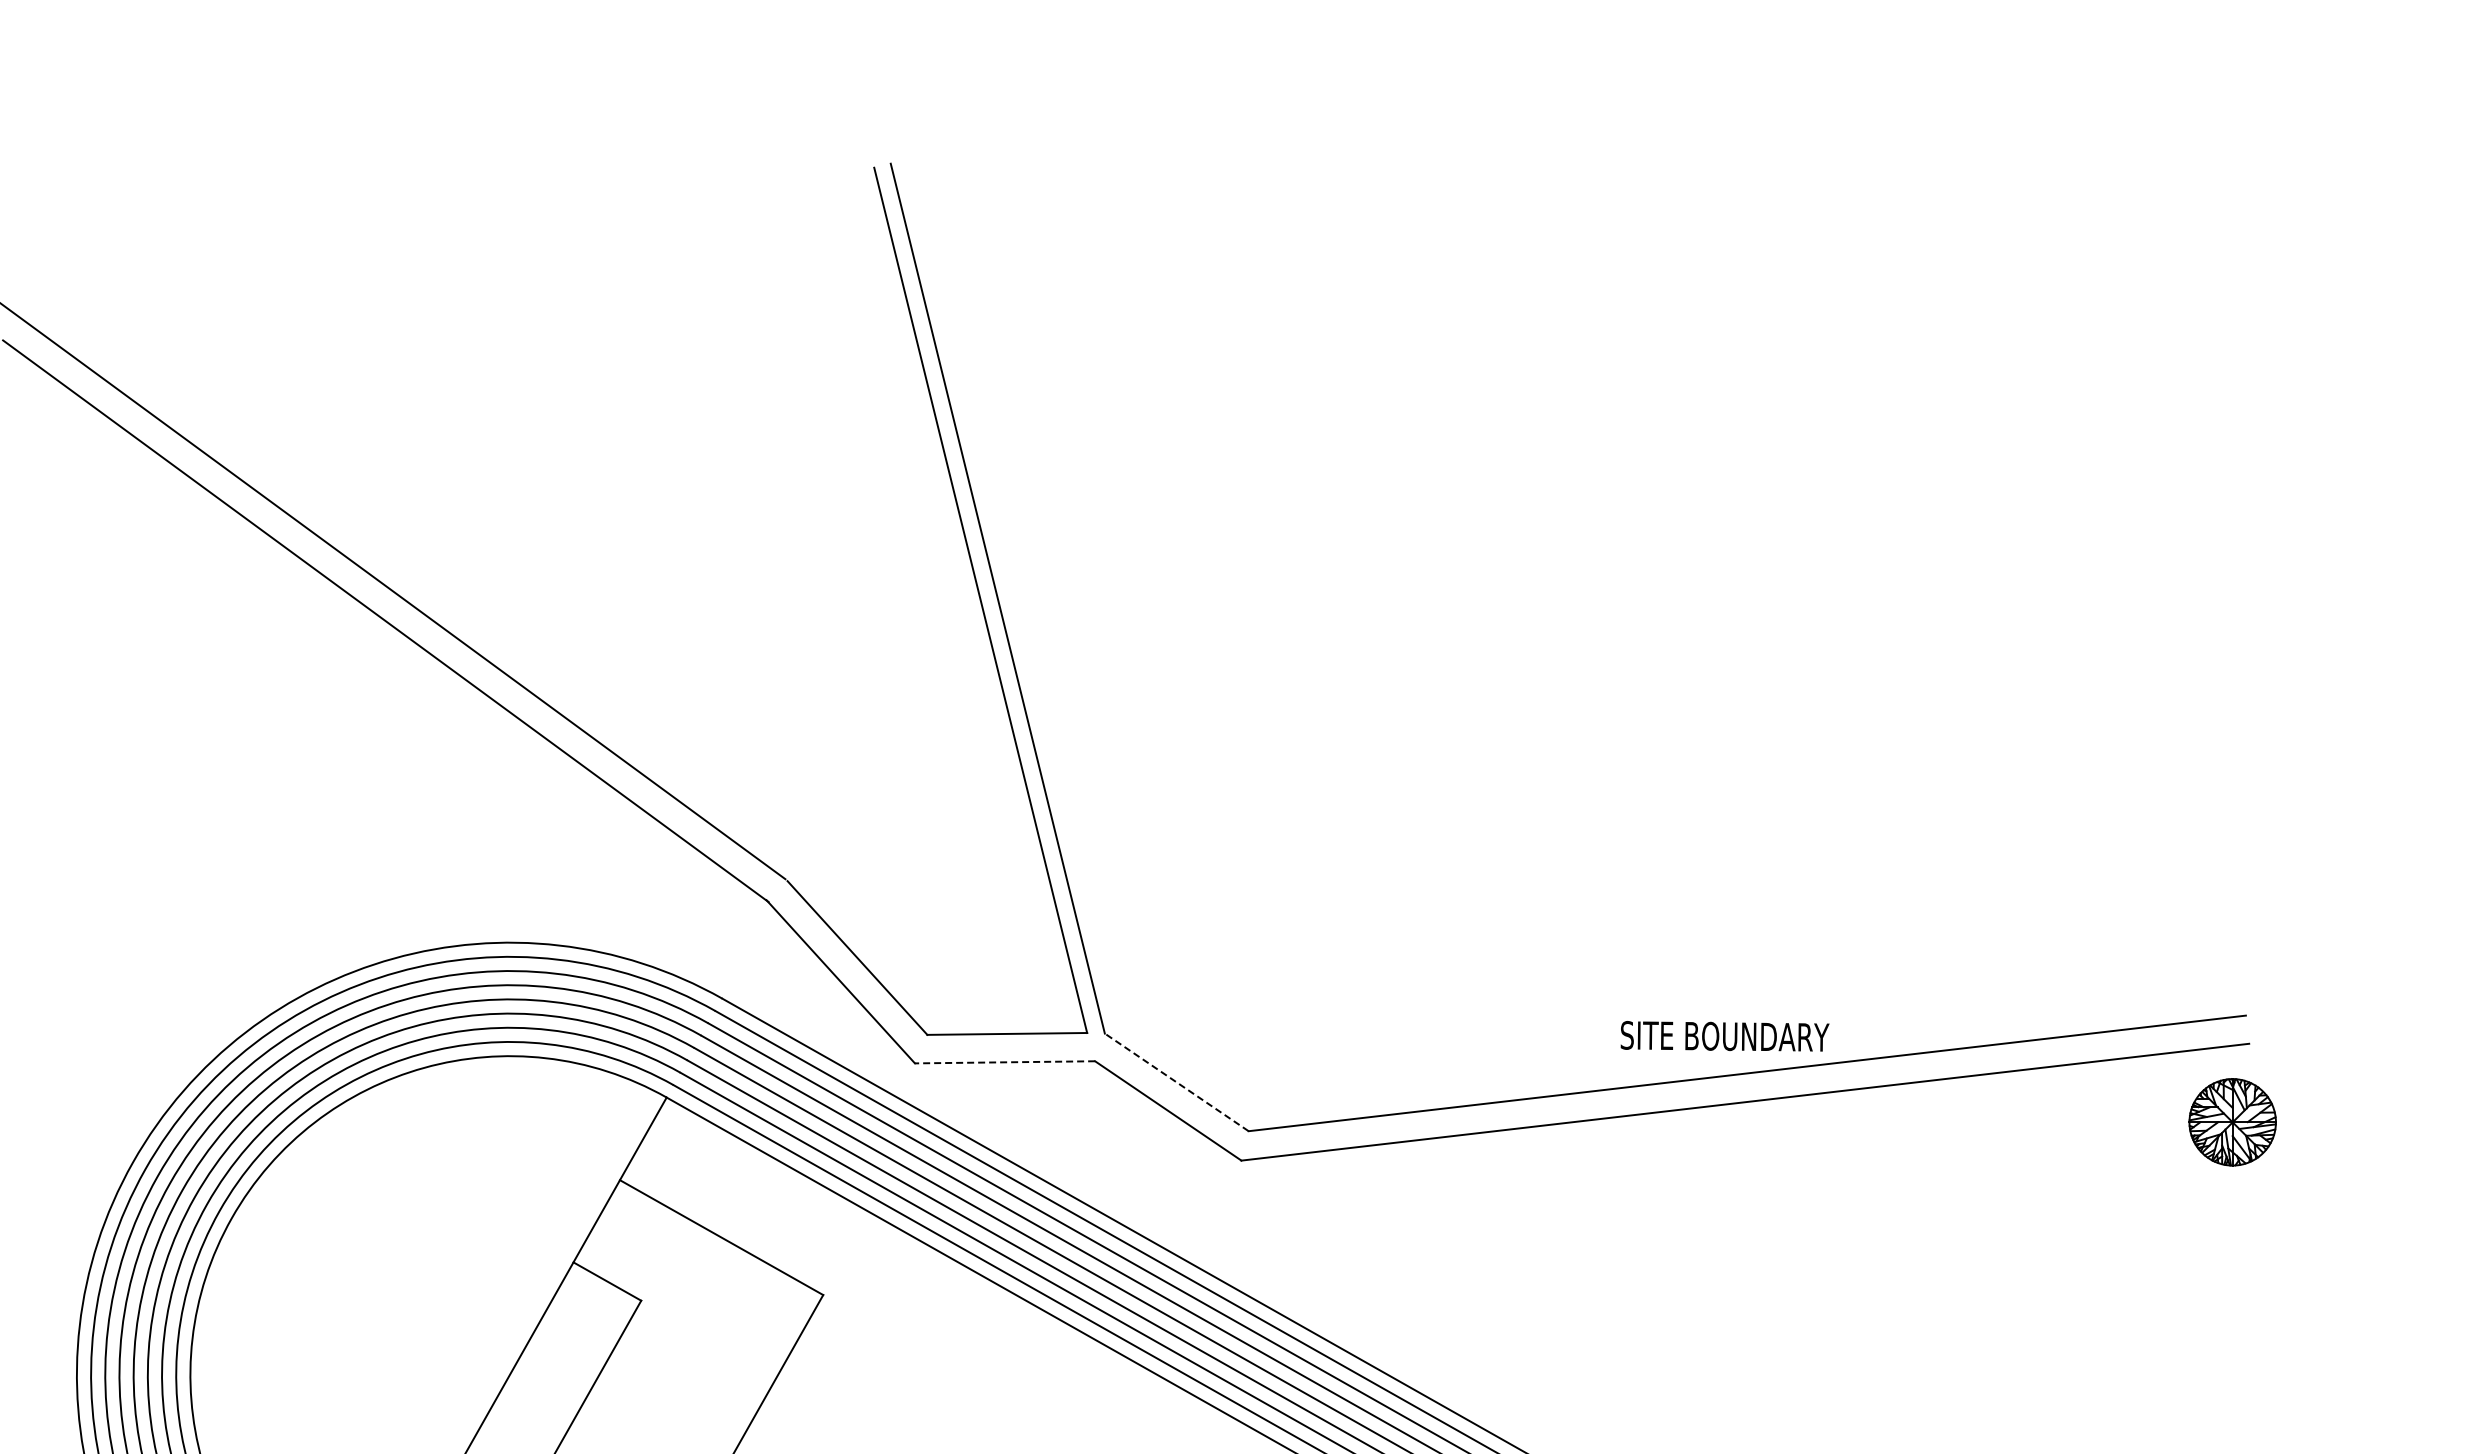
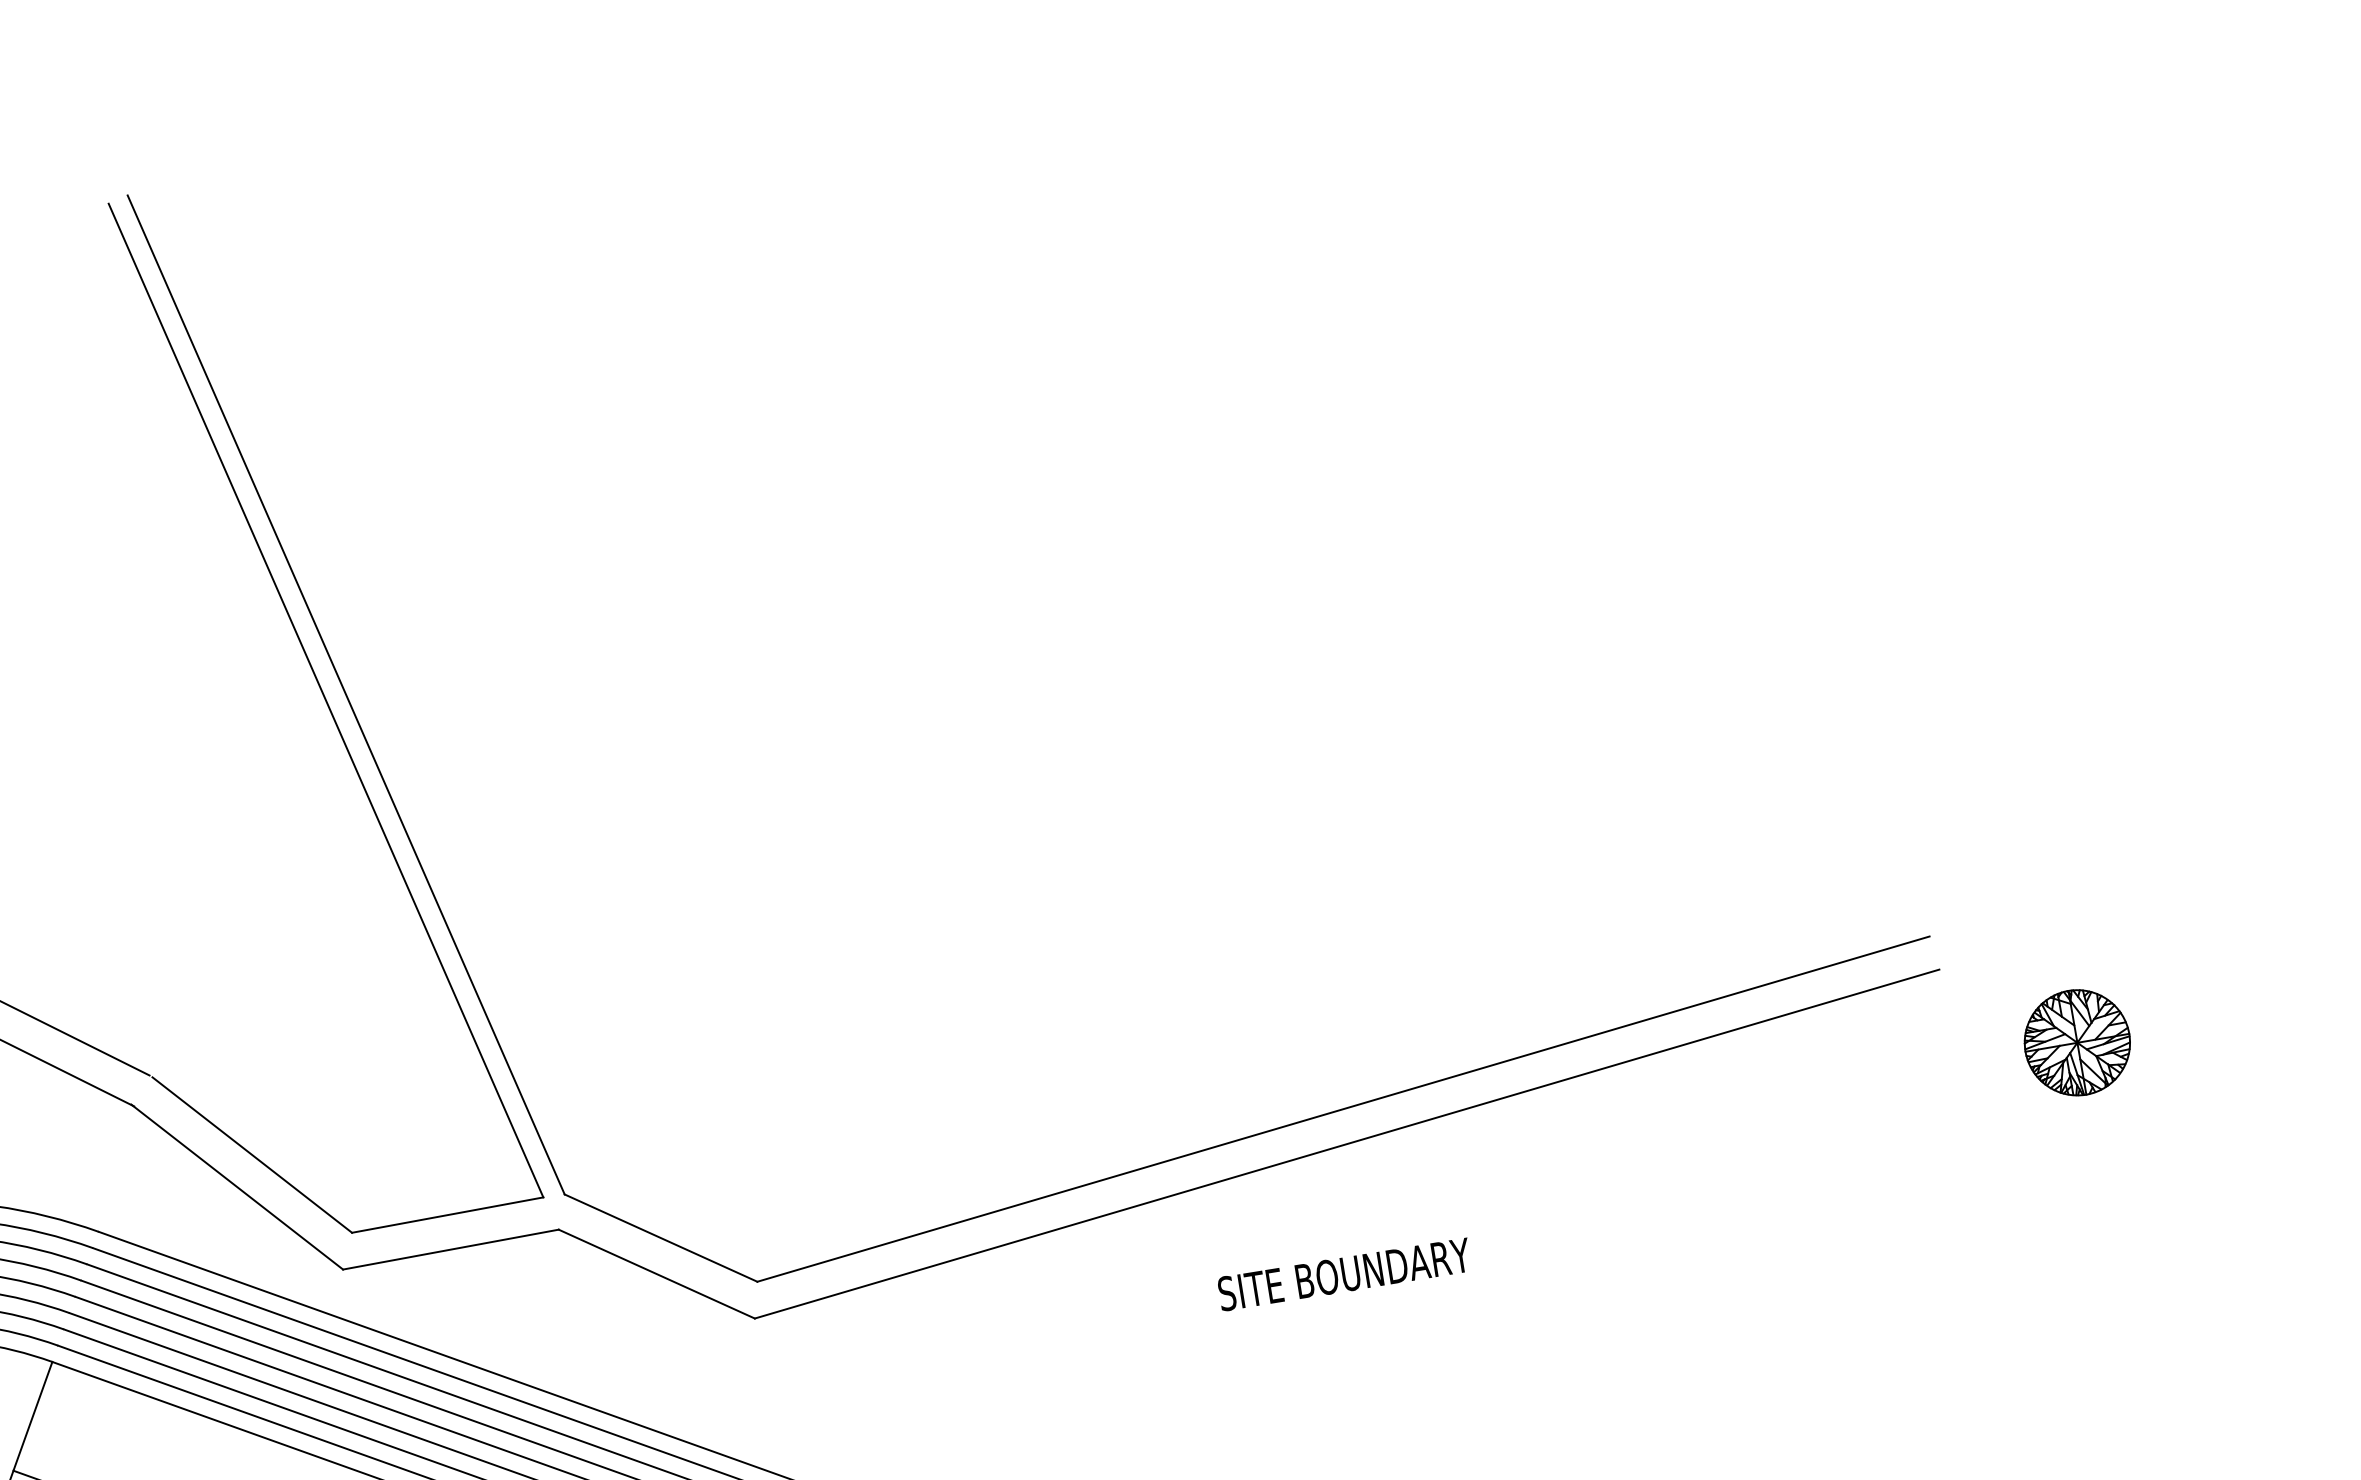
text: (1724, 1036) -> (1343, 1274), moved
line: (1004, 1062) -> (450, 1249), dashed -> solid
line: (1176, 1082) -> (660, 1238), dashed -> solid
part: (2232, 1122) -> (2077, 1043), moved

